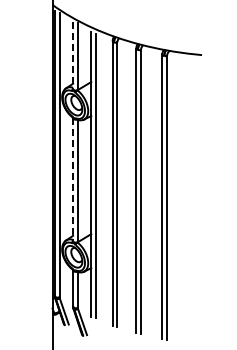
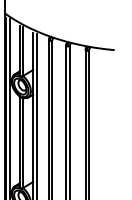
line: (73, 55) -> (20, 50), dashed -> solid
line: (73, 179) -> (20, 141), dashed -> solid

